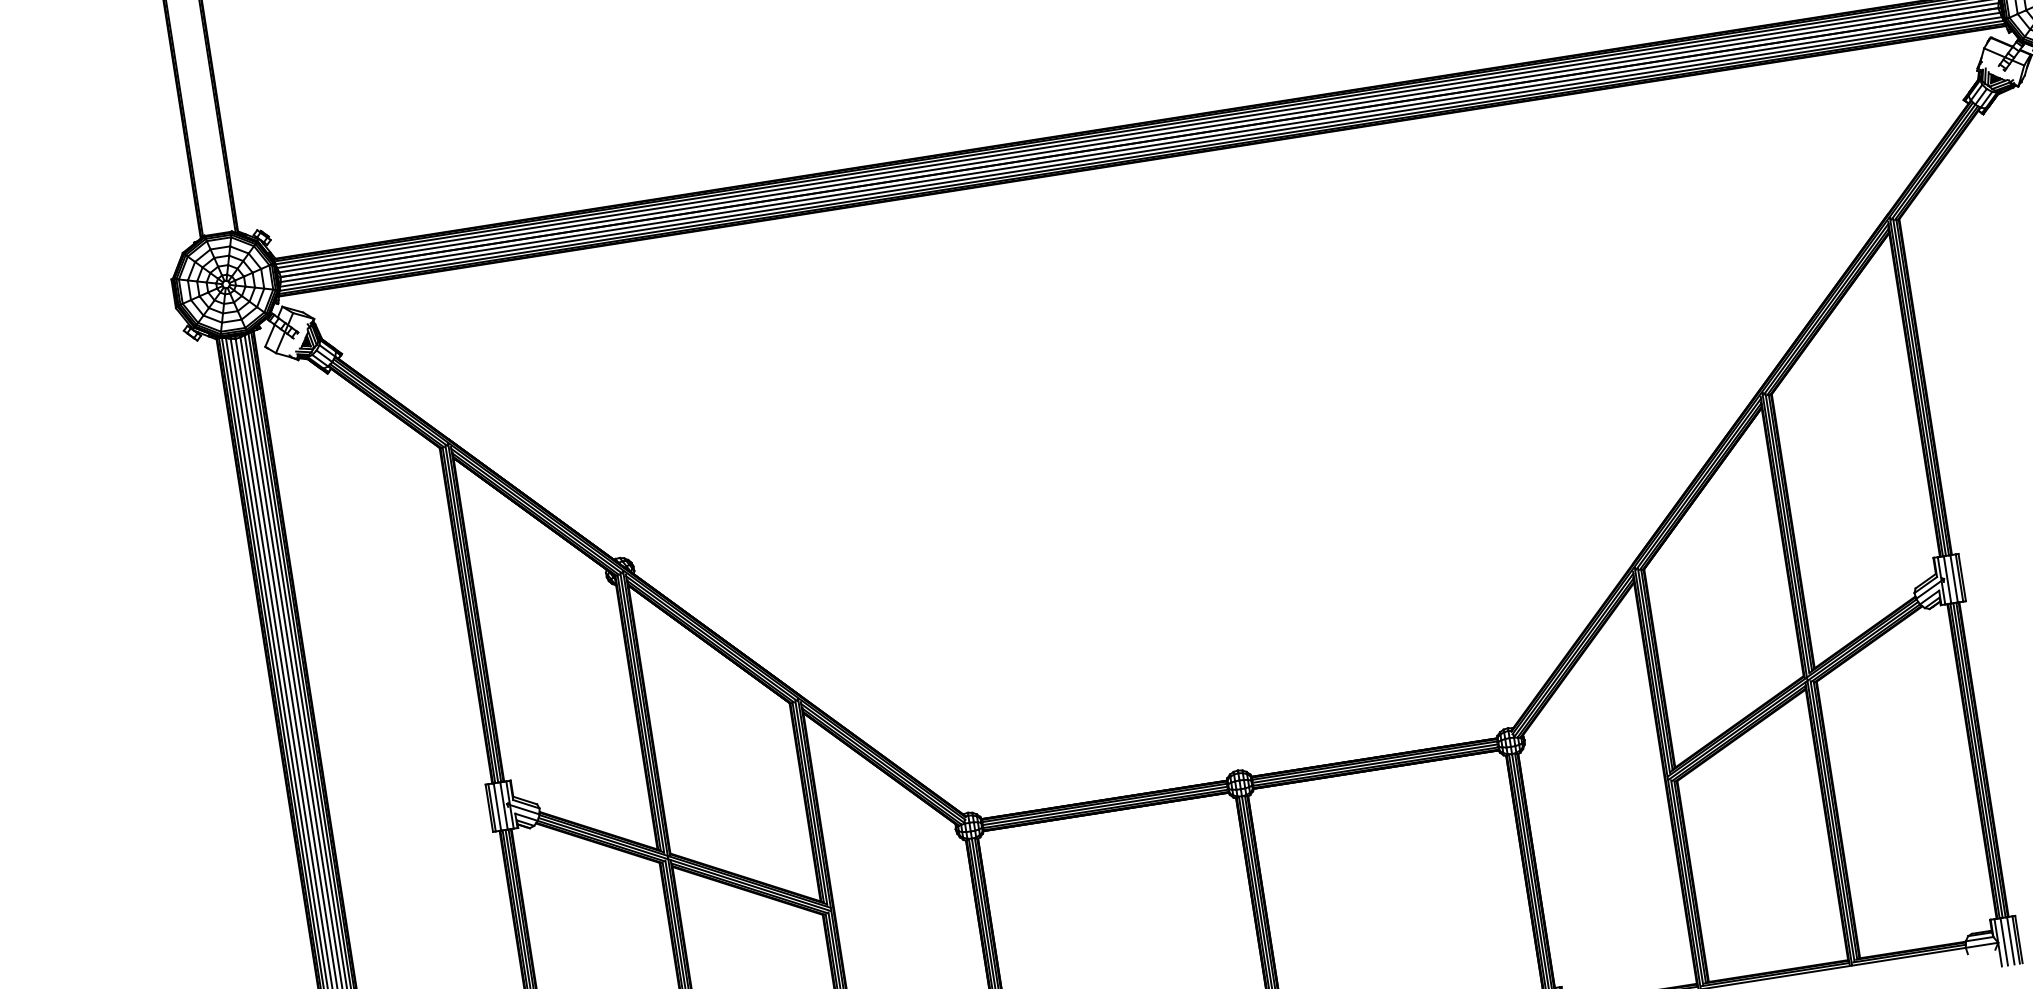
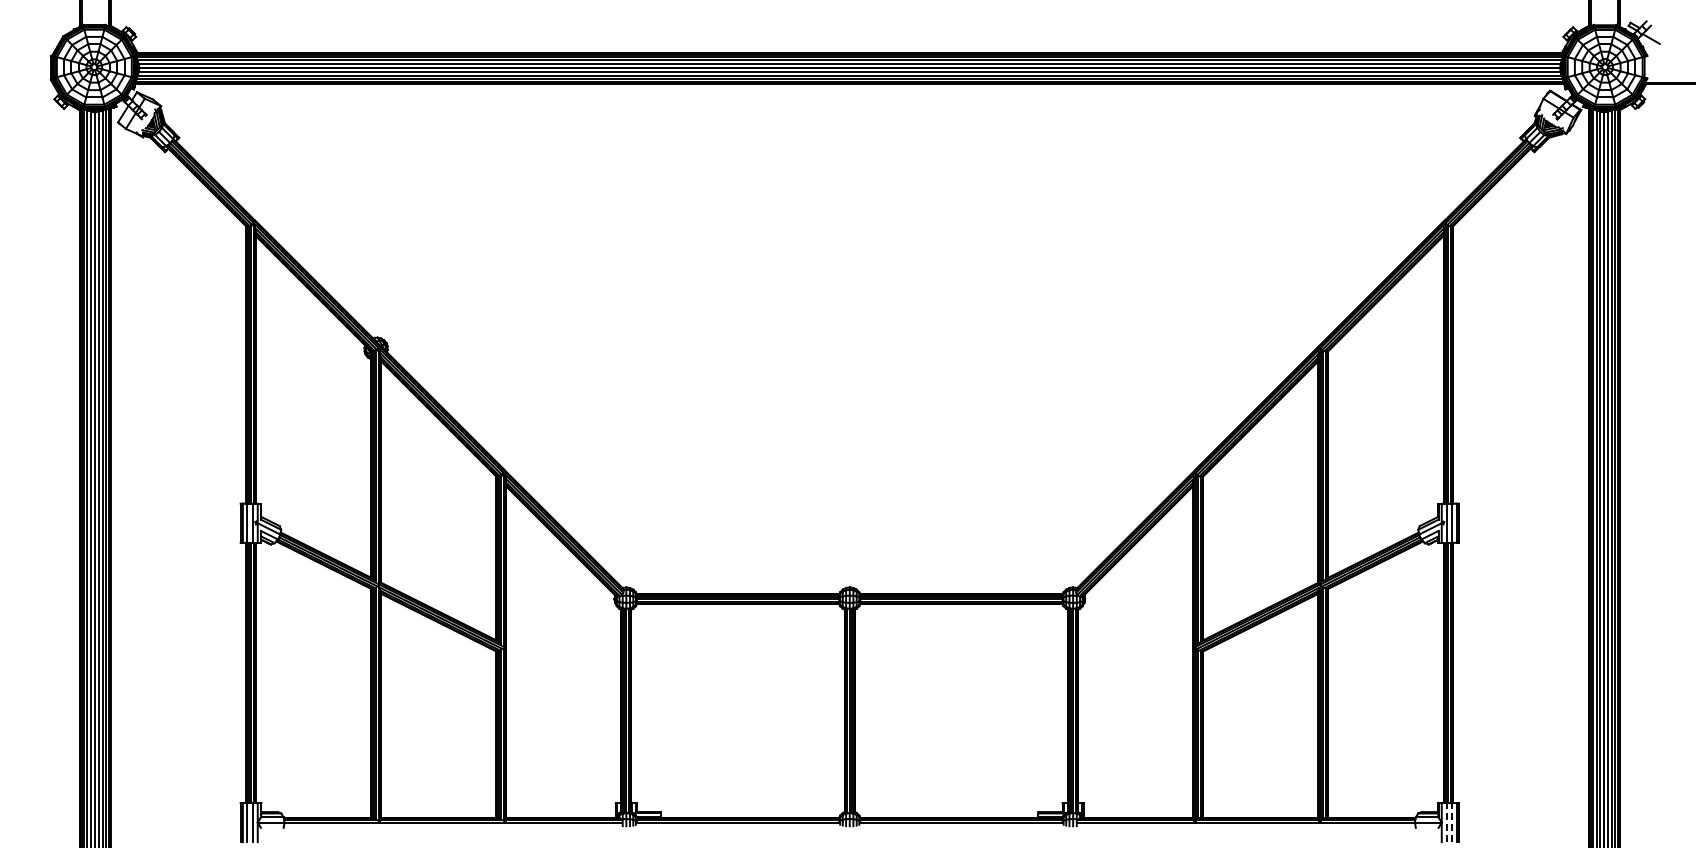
line: (2011, 940) -> (1452, 822), solid -> dashed
line: (2003, 941) -> (1446, 822), solid -> dashed

